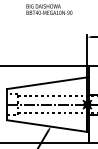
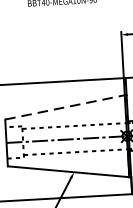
line: (47, 83) -> (65, 107), solid -> dashed

